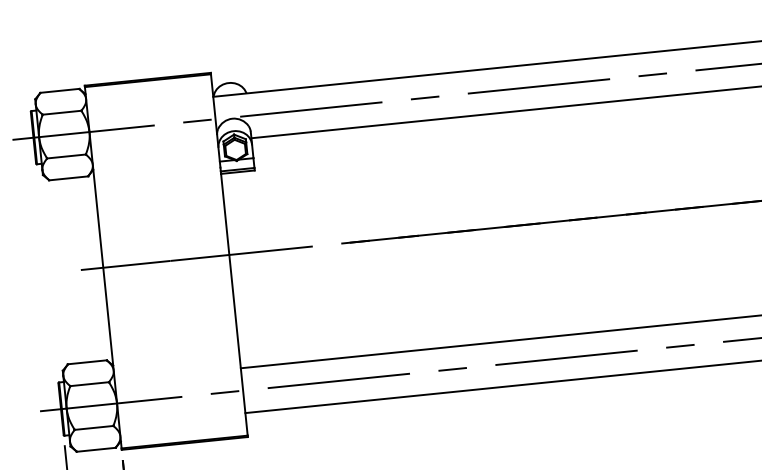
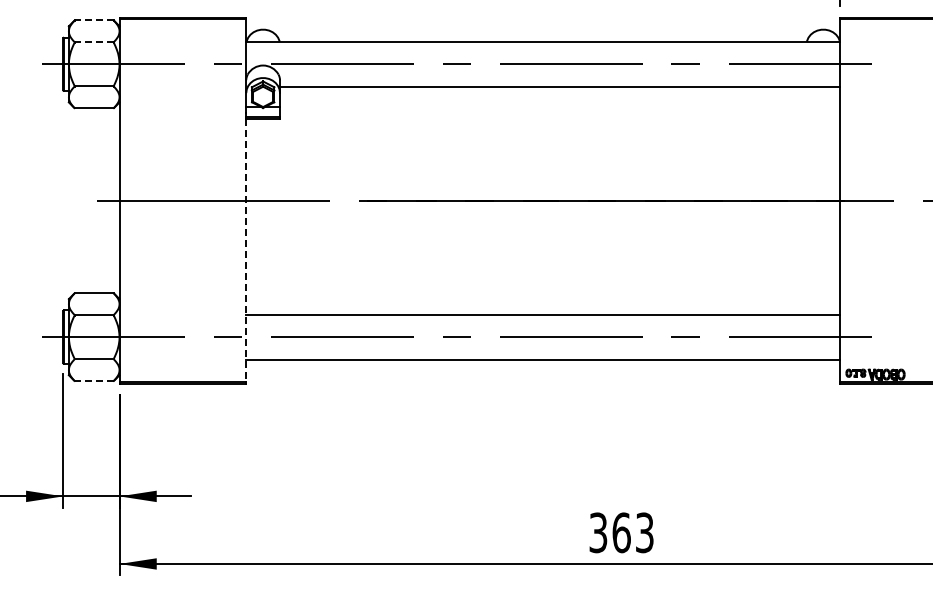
line: (60, 90) -> (94, 20), solid -> dashed
line: (62, 112) -> (94, 42), solid -> dashed
line: (234, 304) -> (246, 250), solid -> dashed
line: (96, 450) -> (94, 381), solid -> dashed

